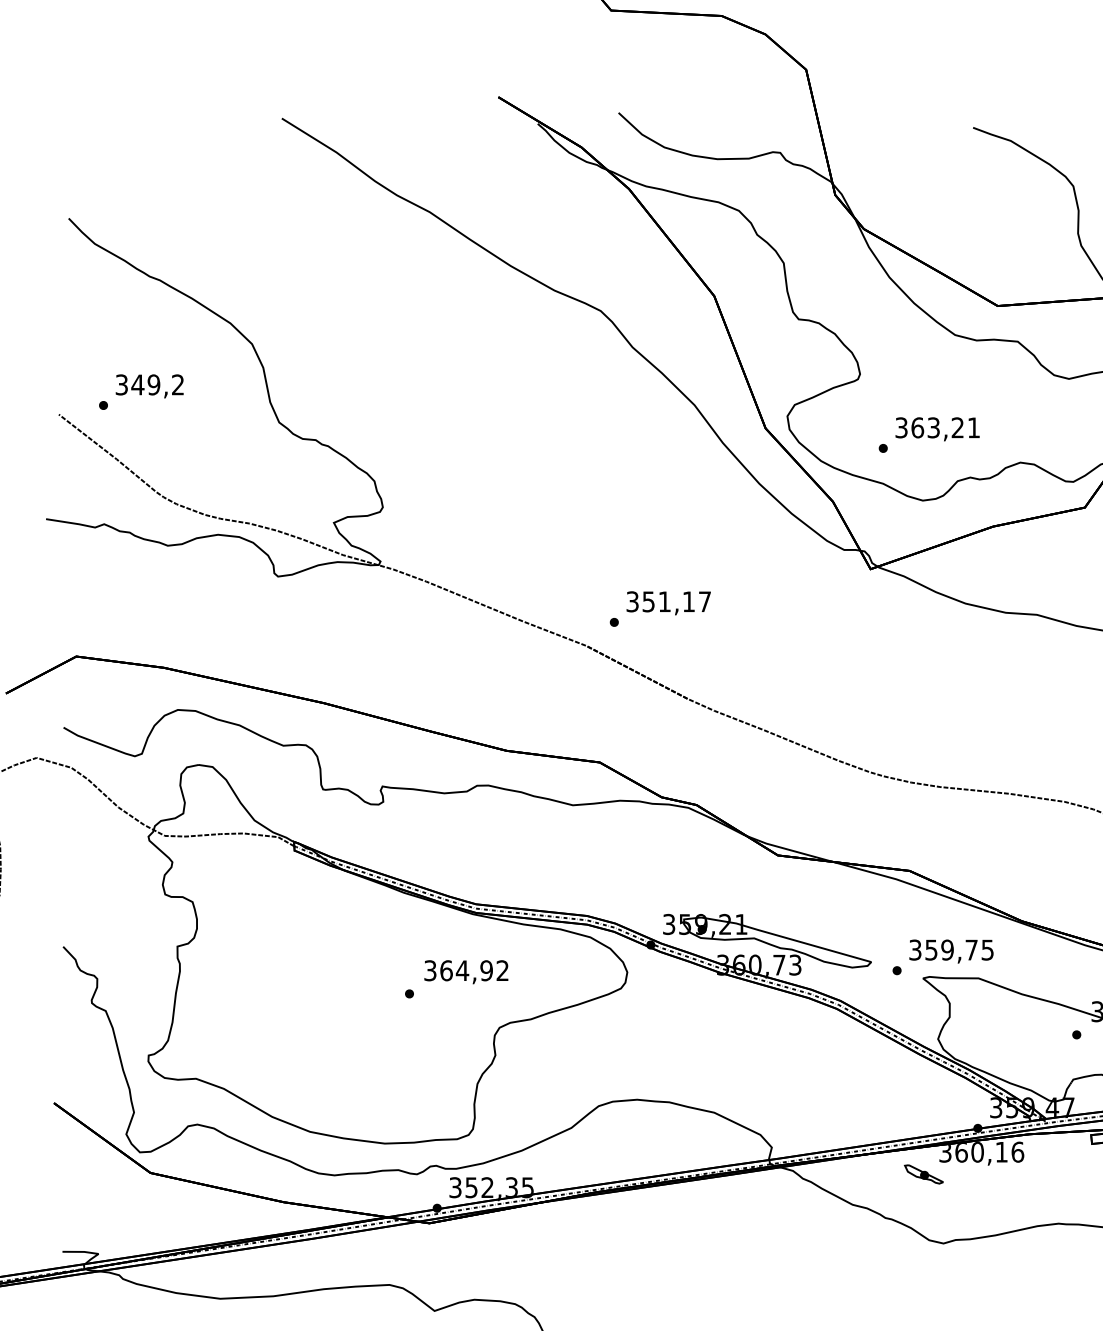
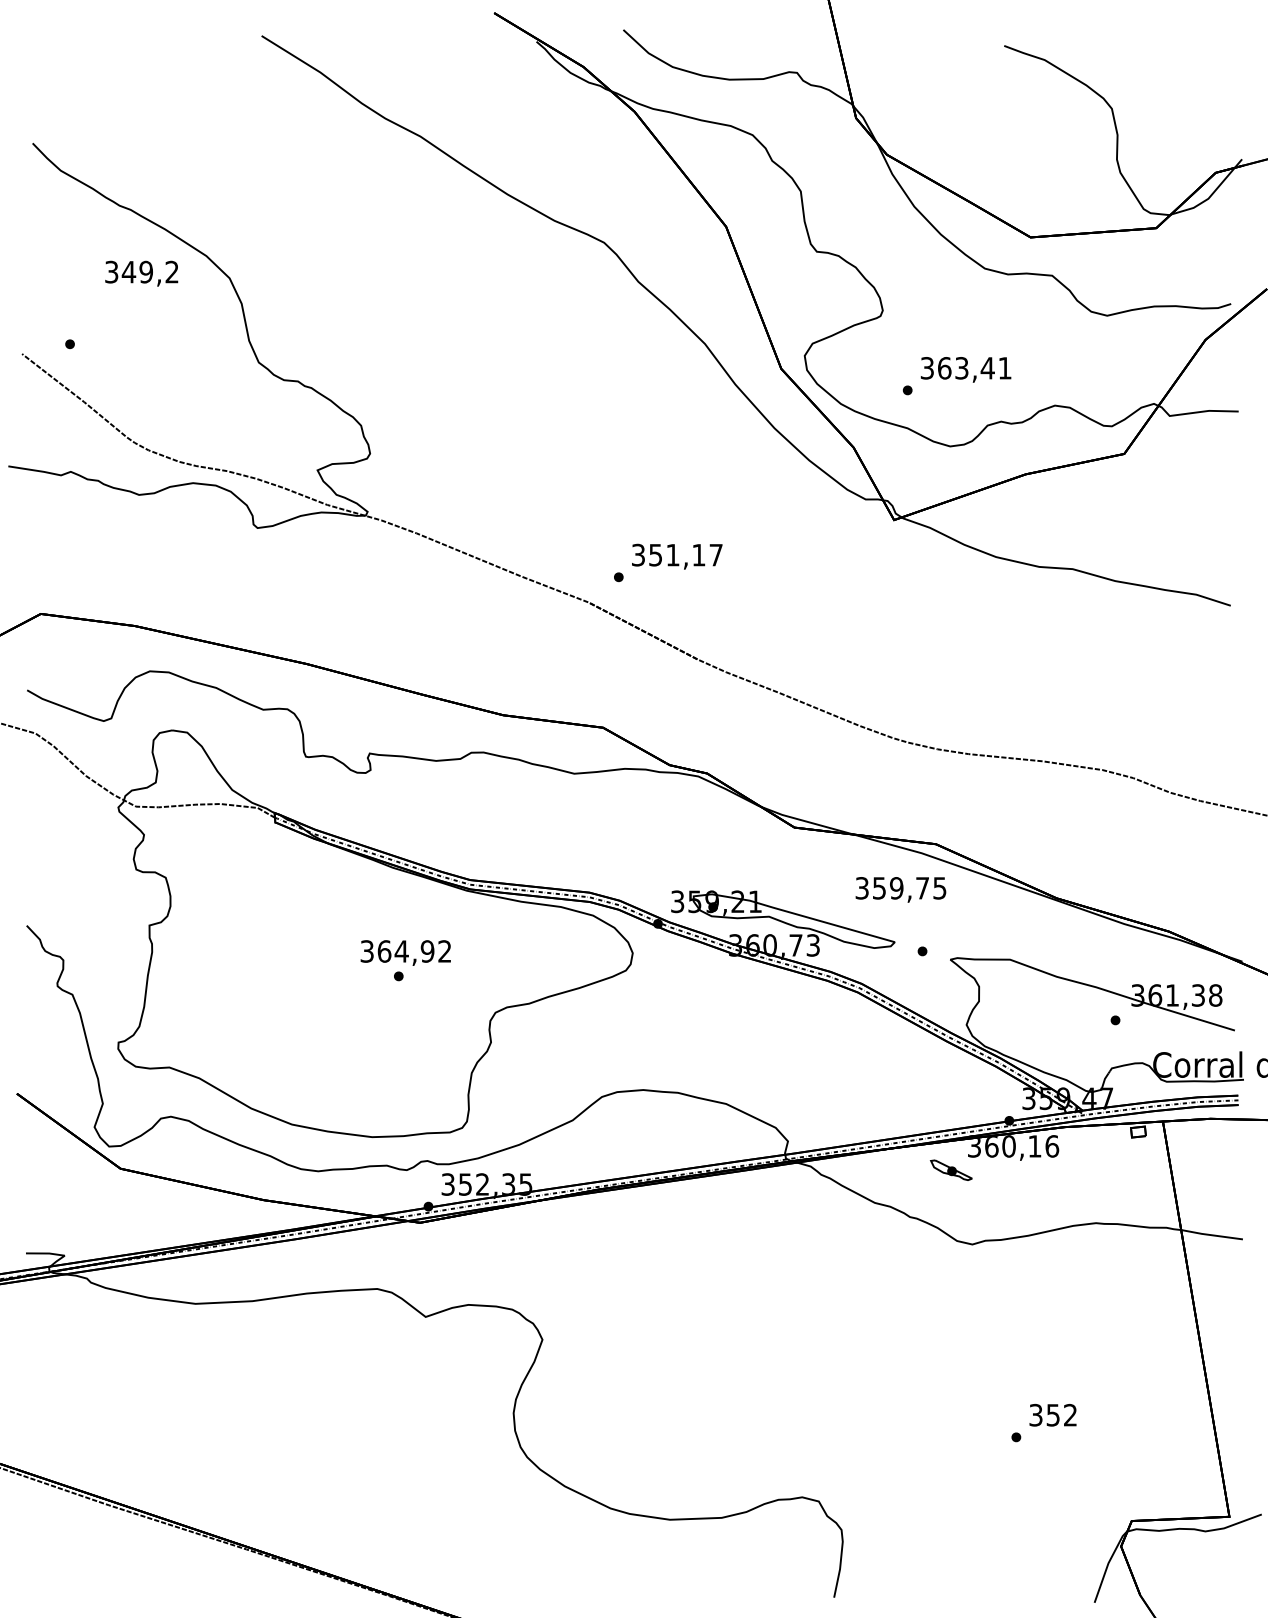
text: (149, 386) -> (141, 273), moved
text: (957, 428) -> (987, 368), 363,21 -> 363,41
text: (951, 951) -> (900, 889), moved
text: (466, 971) -> (405, 952), moved

